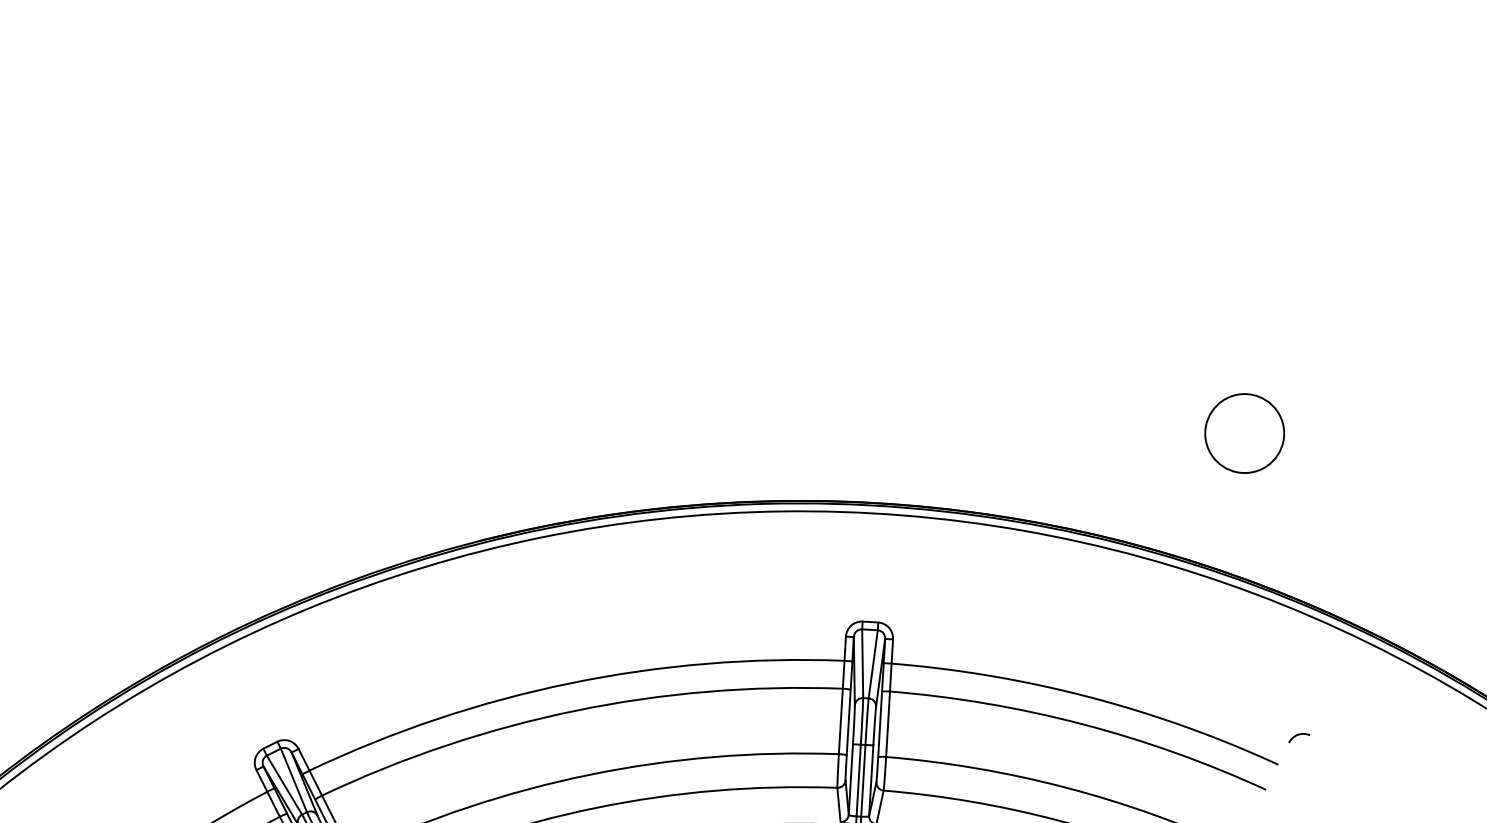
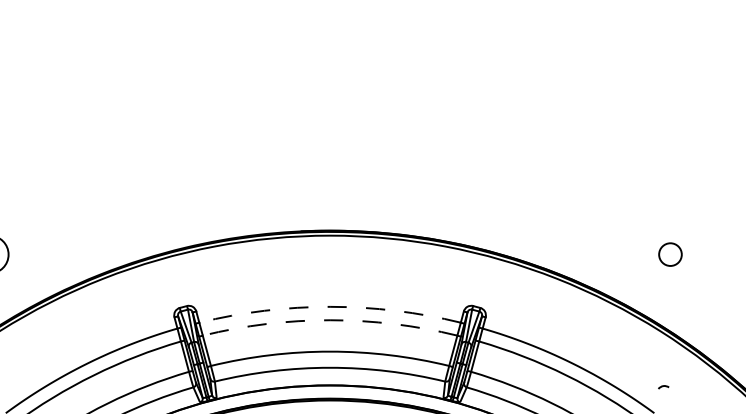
circle: (1244, 433) -> (670, 254), size x0.6
arc: (571, 682) -> (330, 306), solid -> dashed
arc: (576, 711) -> (330, 320), solid -> dashed
curve: (1298, 735) -> (663, 386), moved

